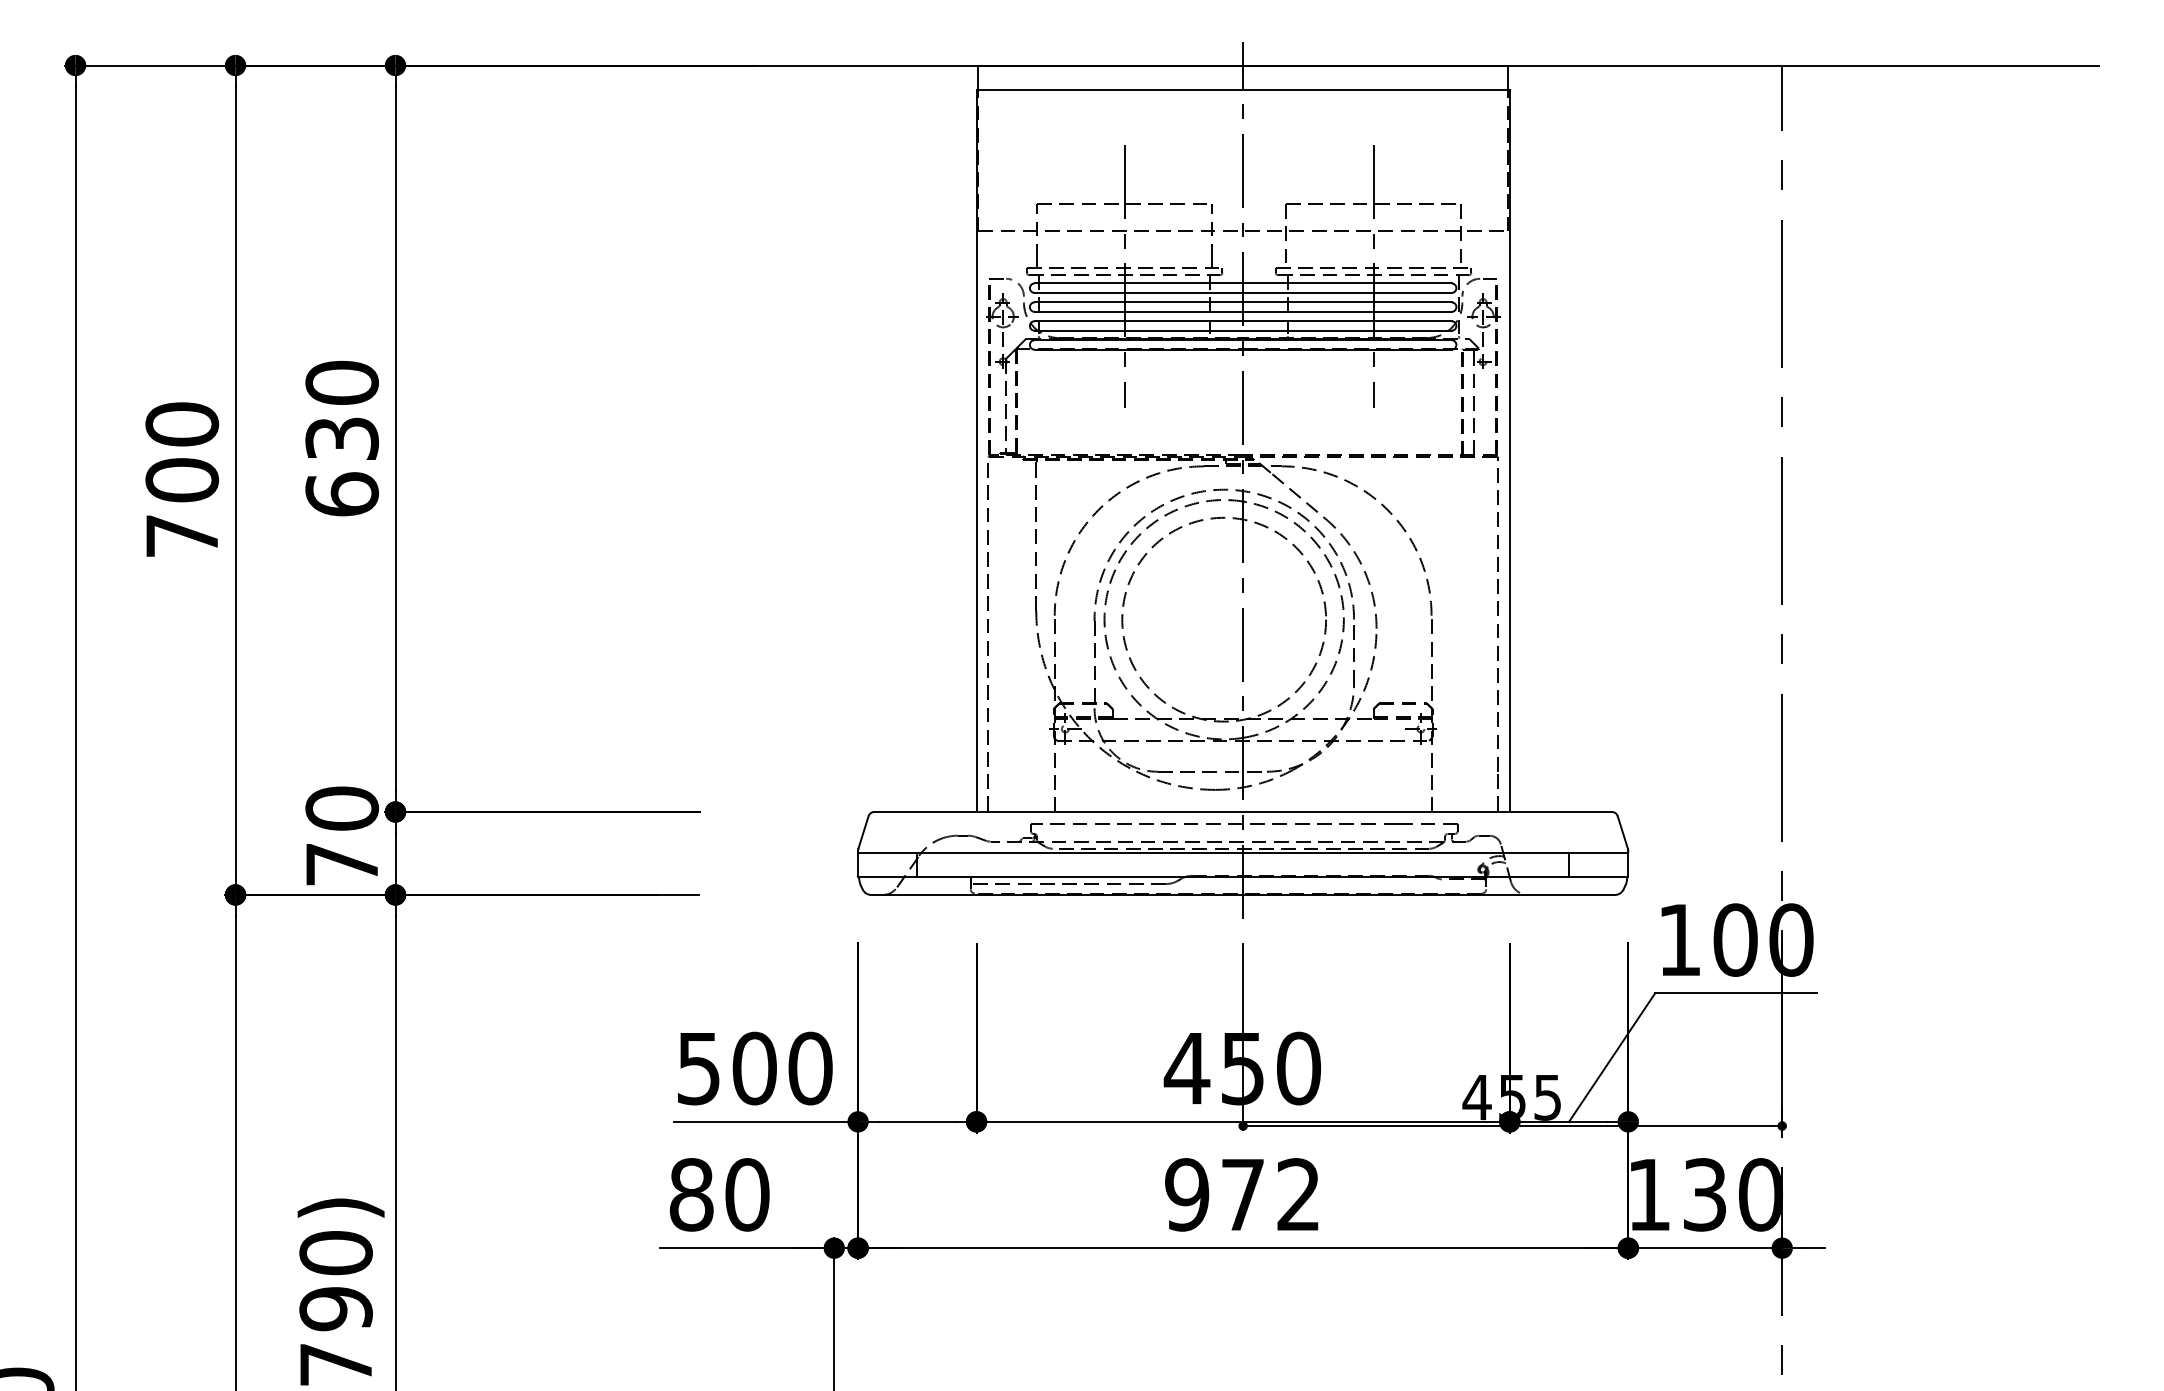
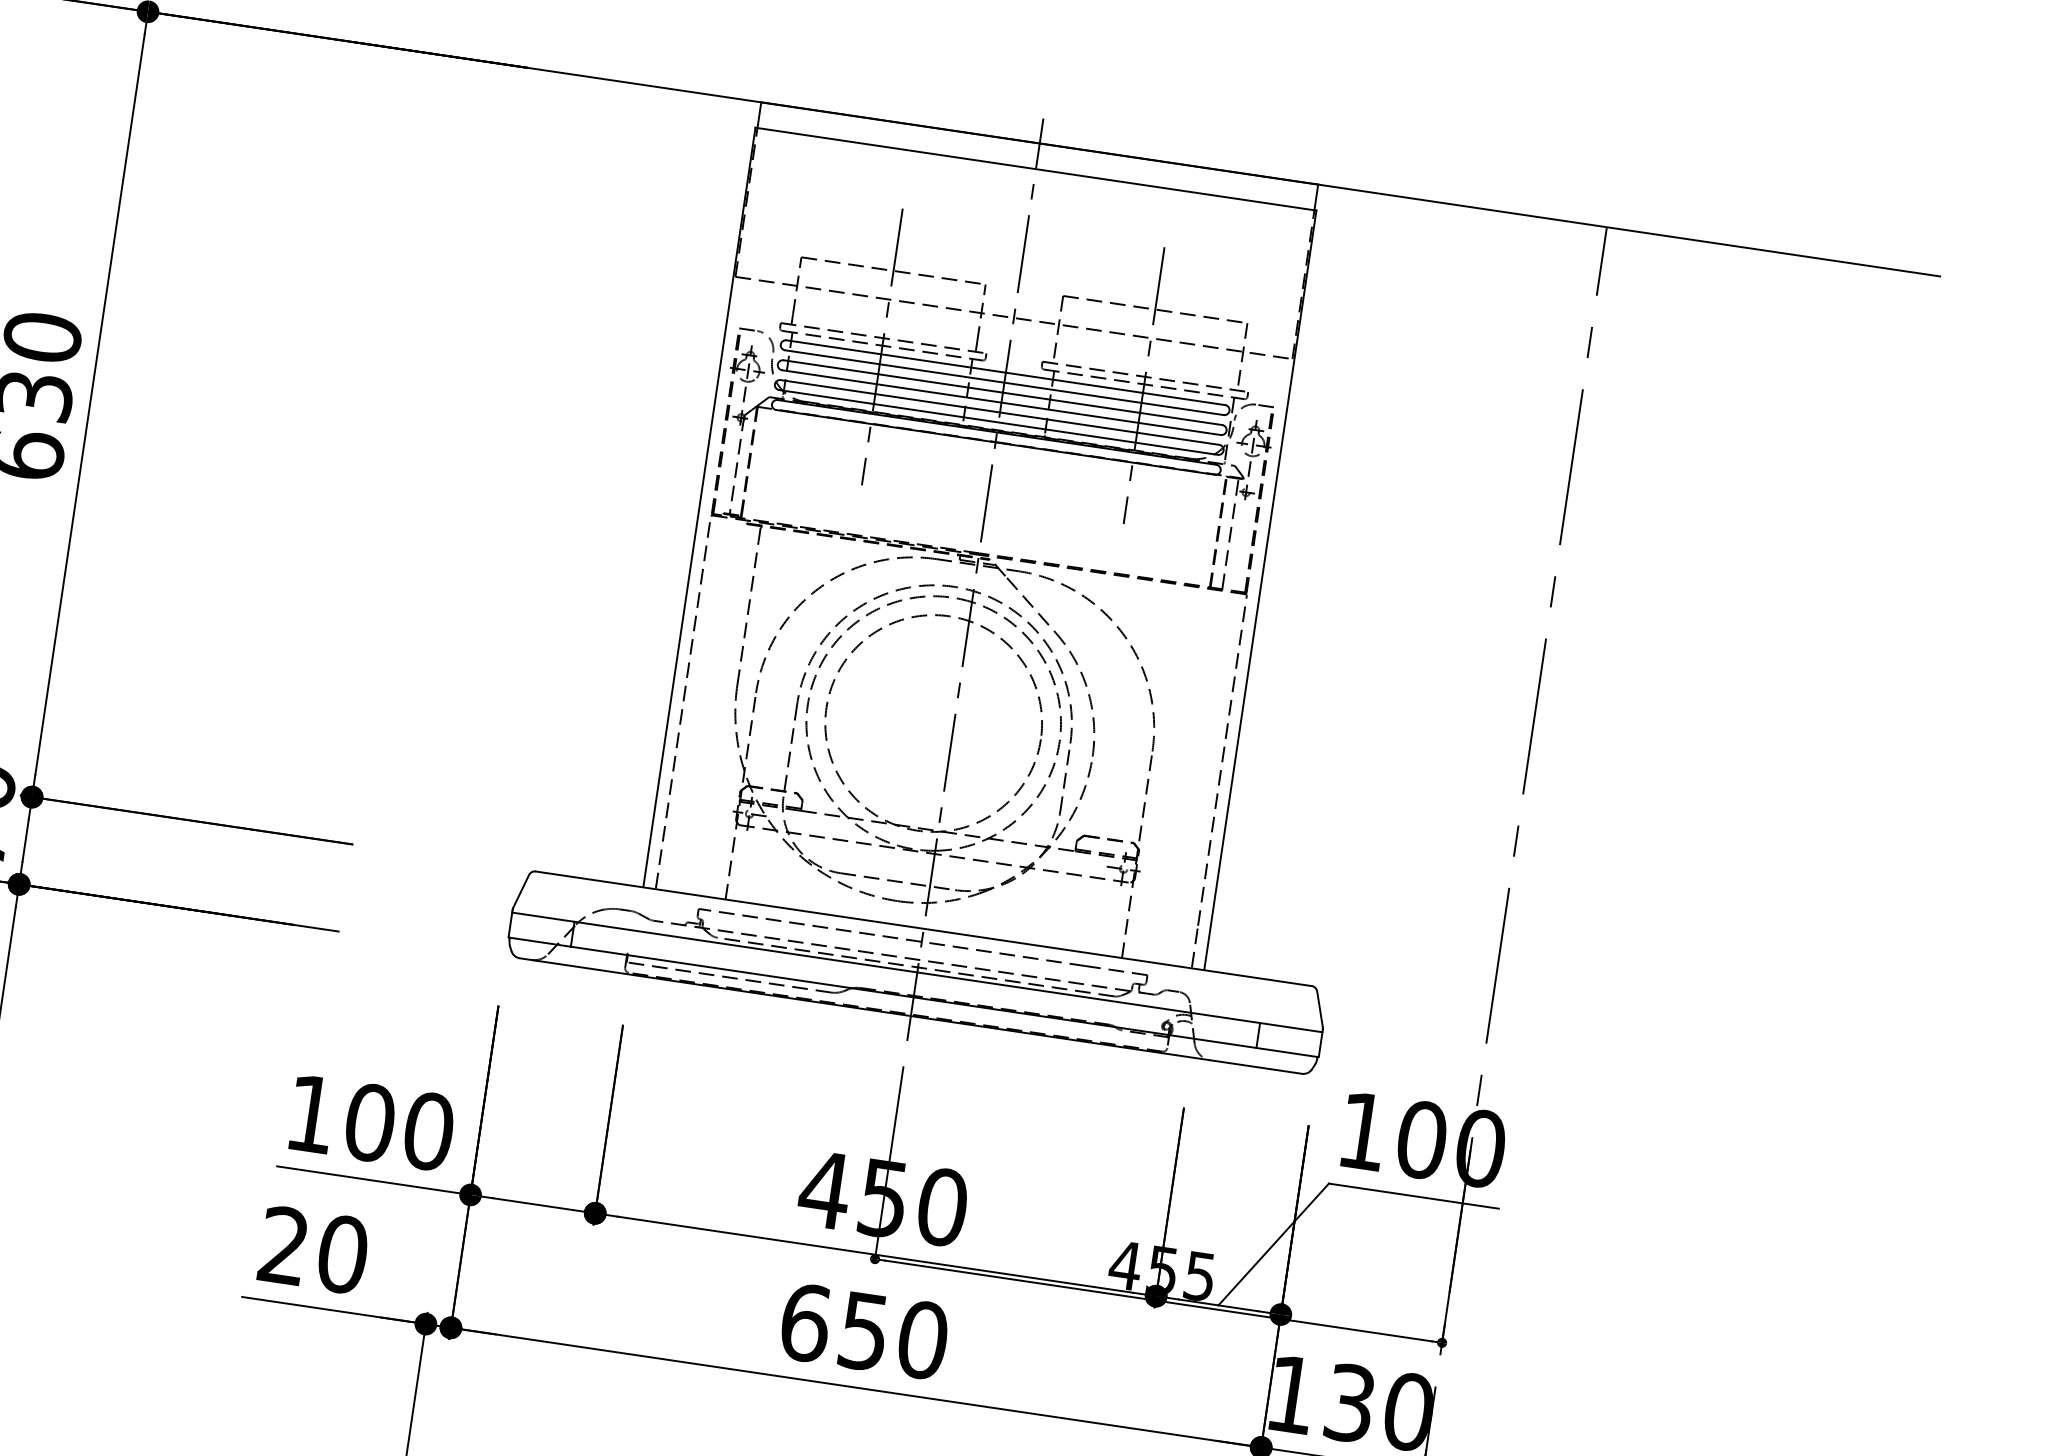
text: (698, 1069) -> (310, 1115), 500 -> 100
text: (691, 1194) -> (284, 1245), 80 -> 20
text: (1243, 1194) -> (864, 1331), 972 -> 650

